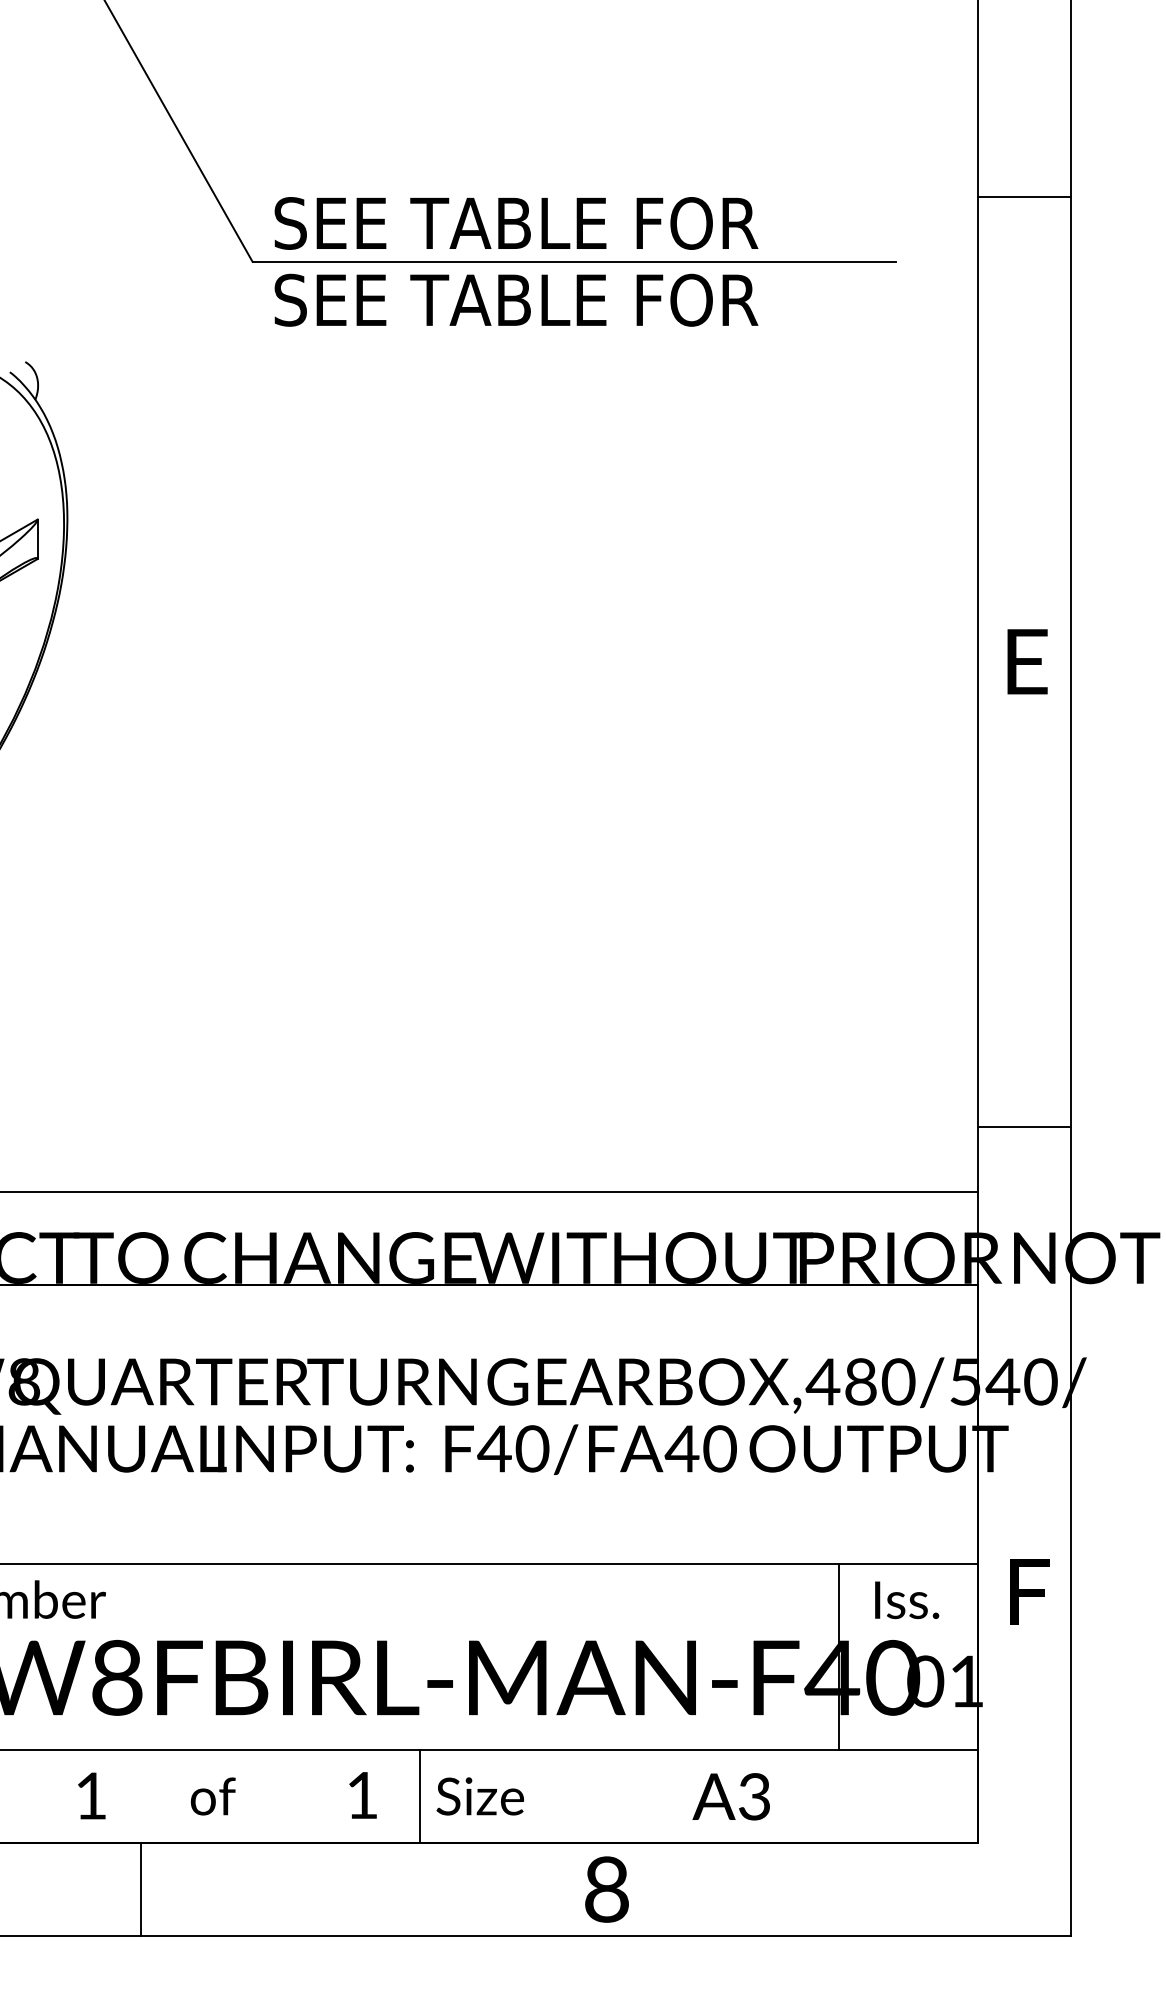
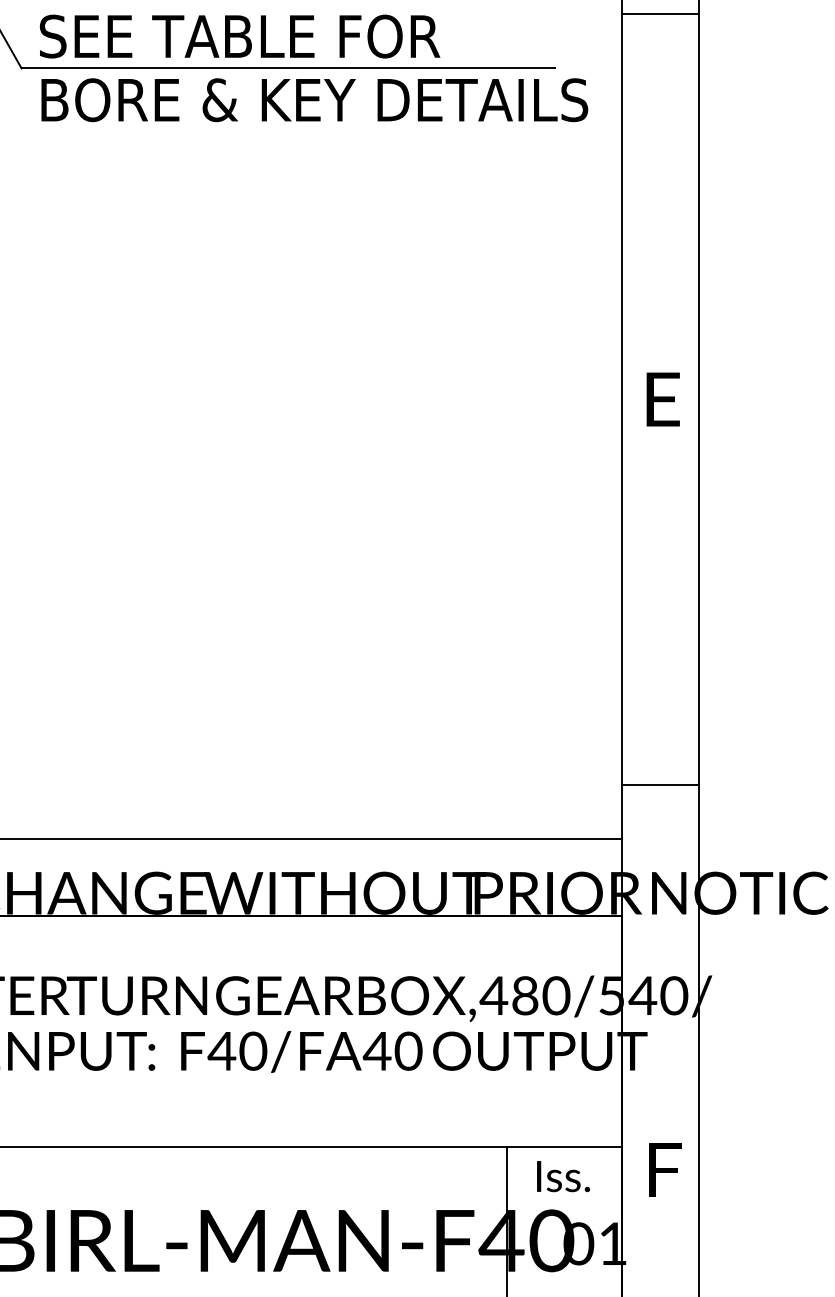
text: (605, 299) -> (313, 99), SEE TABLE FOR -> BORE & KEY DETAILS

